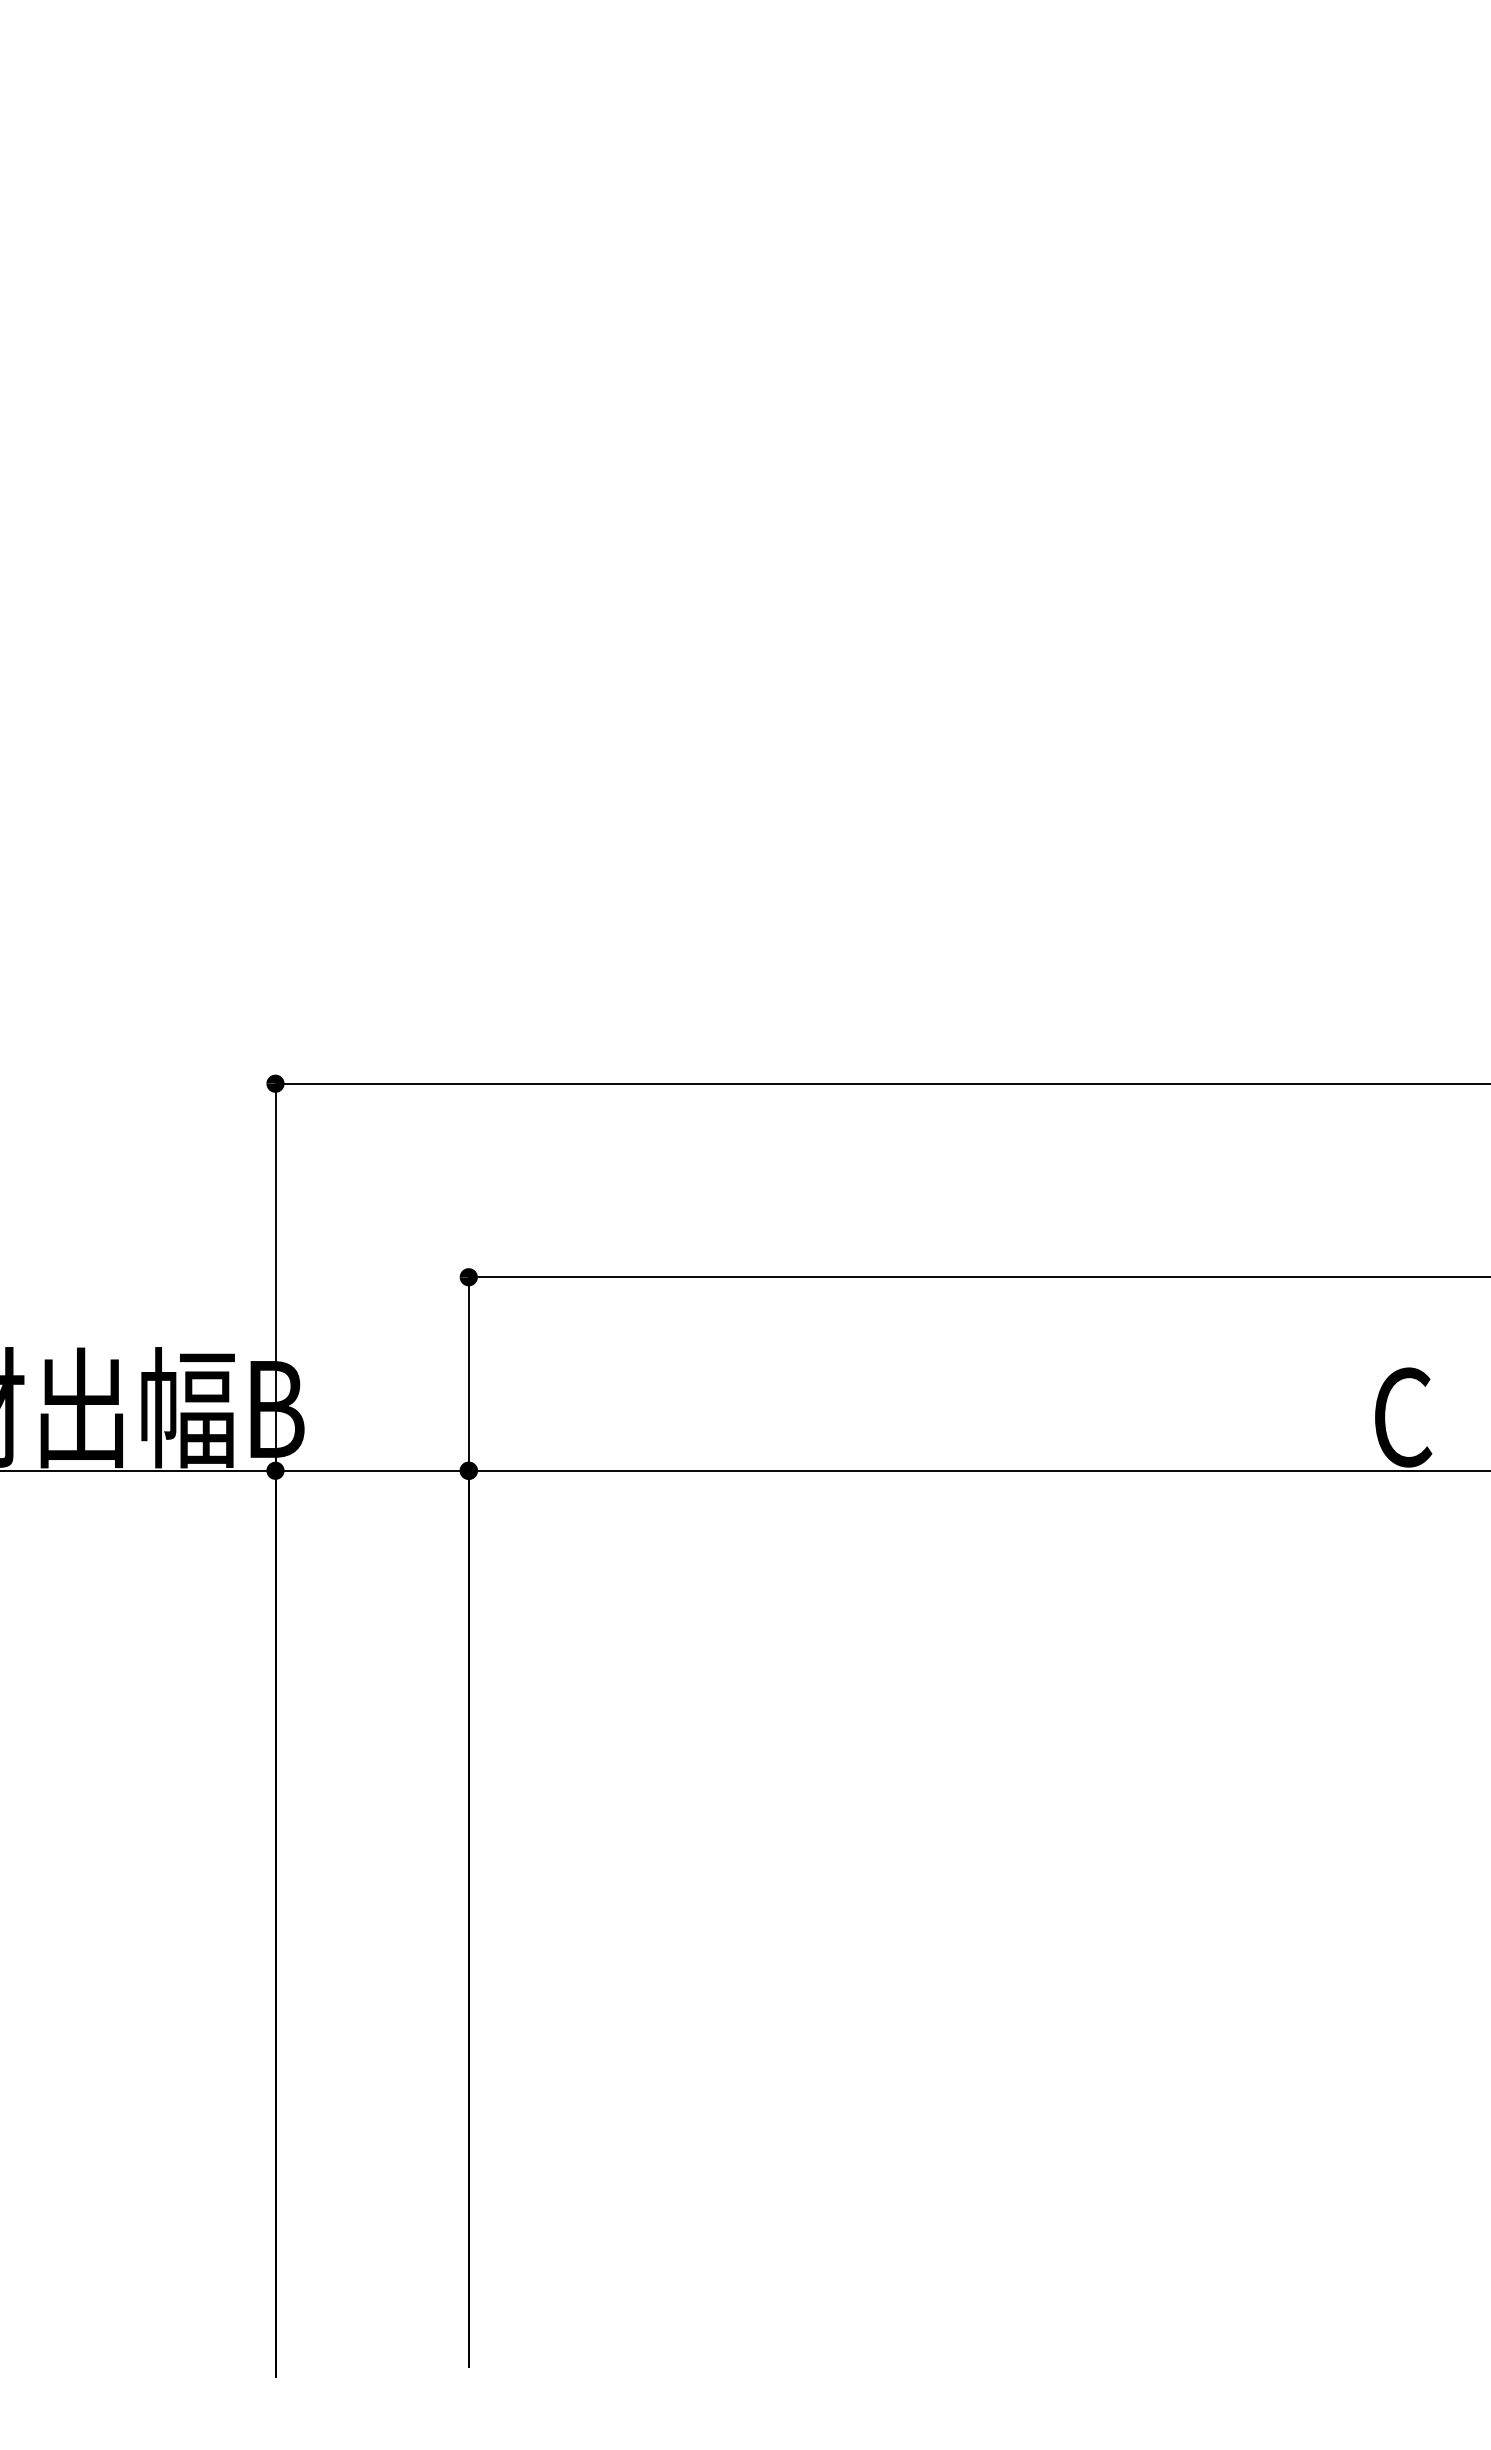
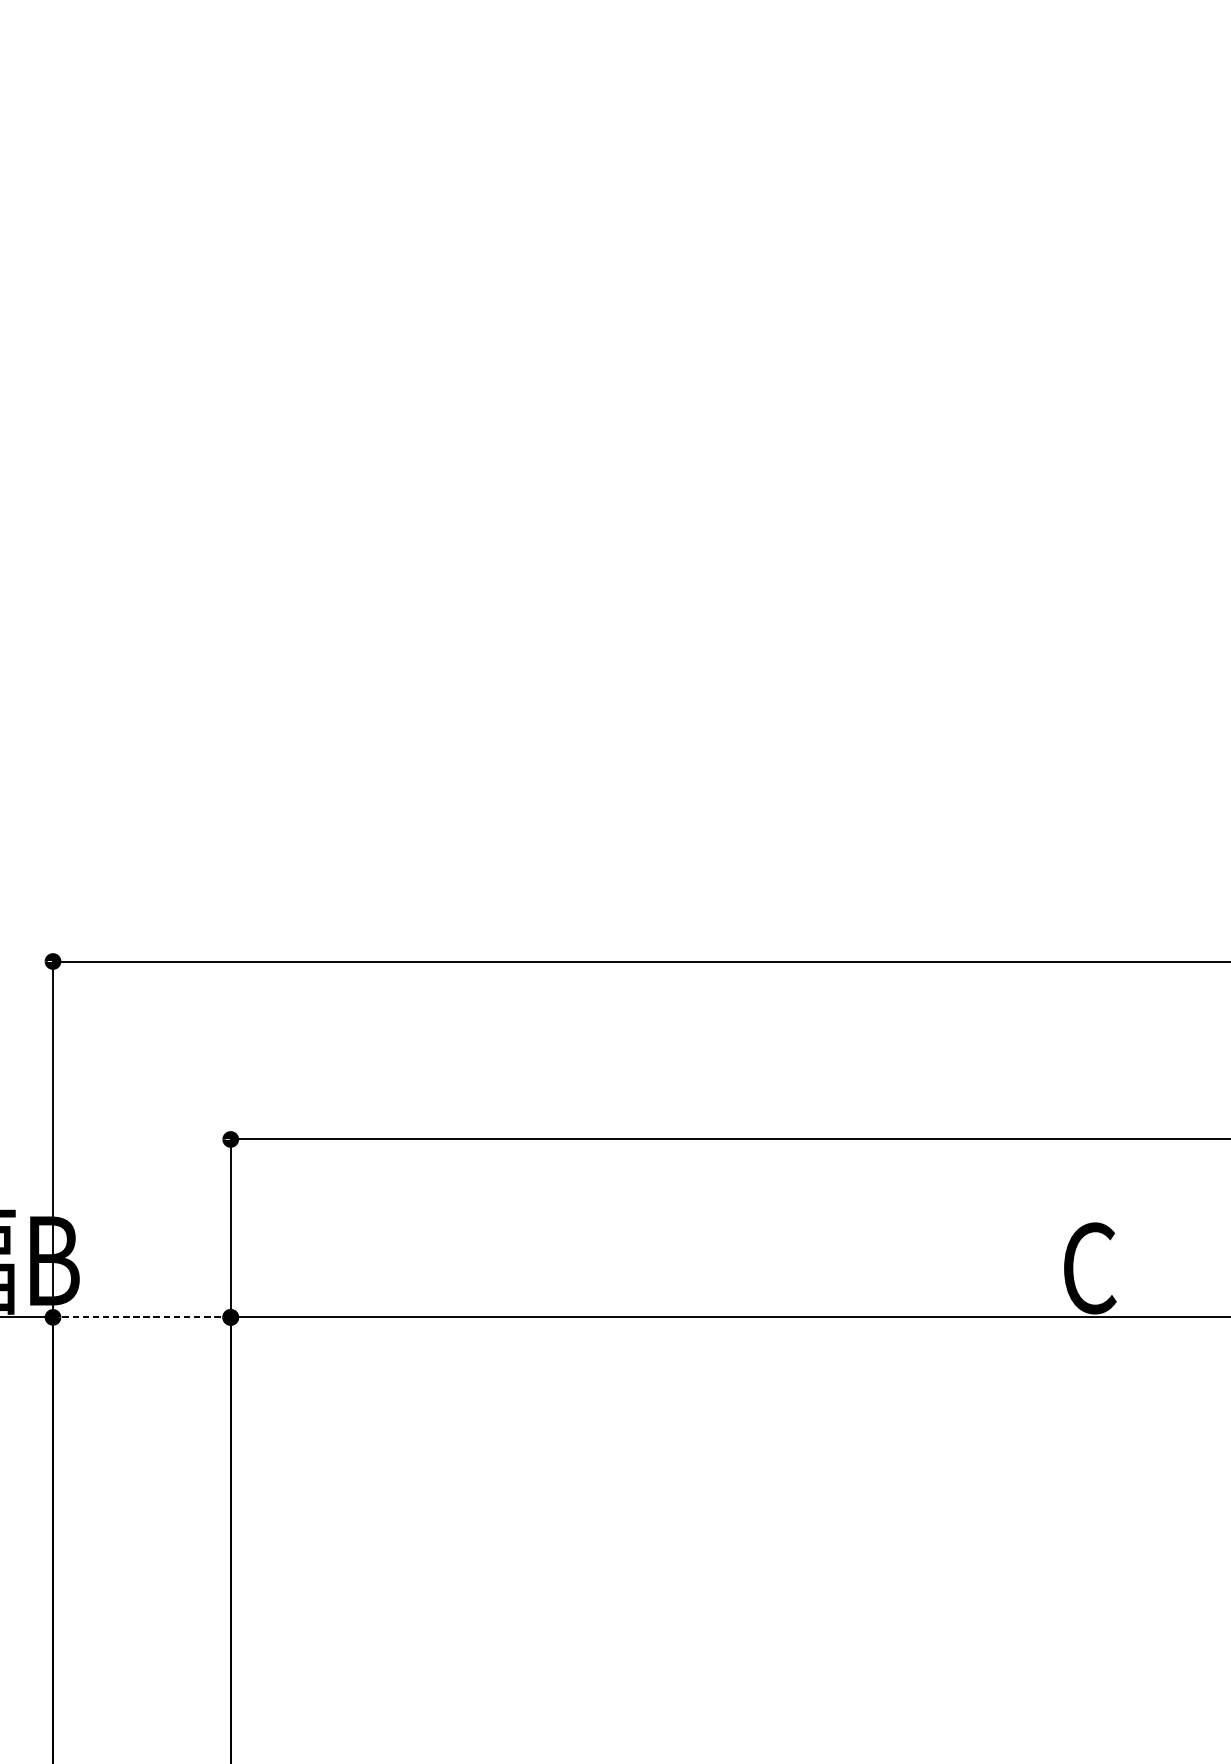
line: (372, 1470) -> (142, 1317), solid -> dashed

